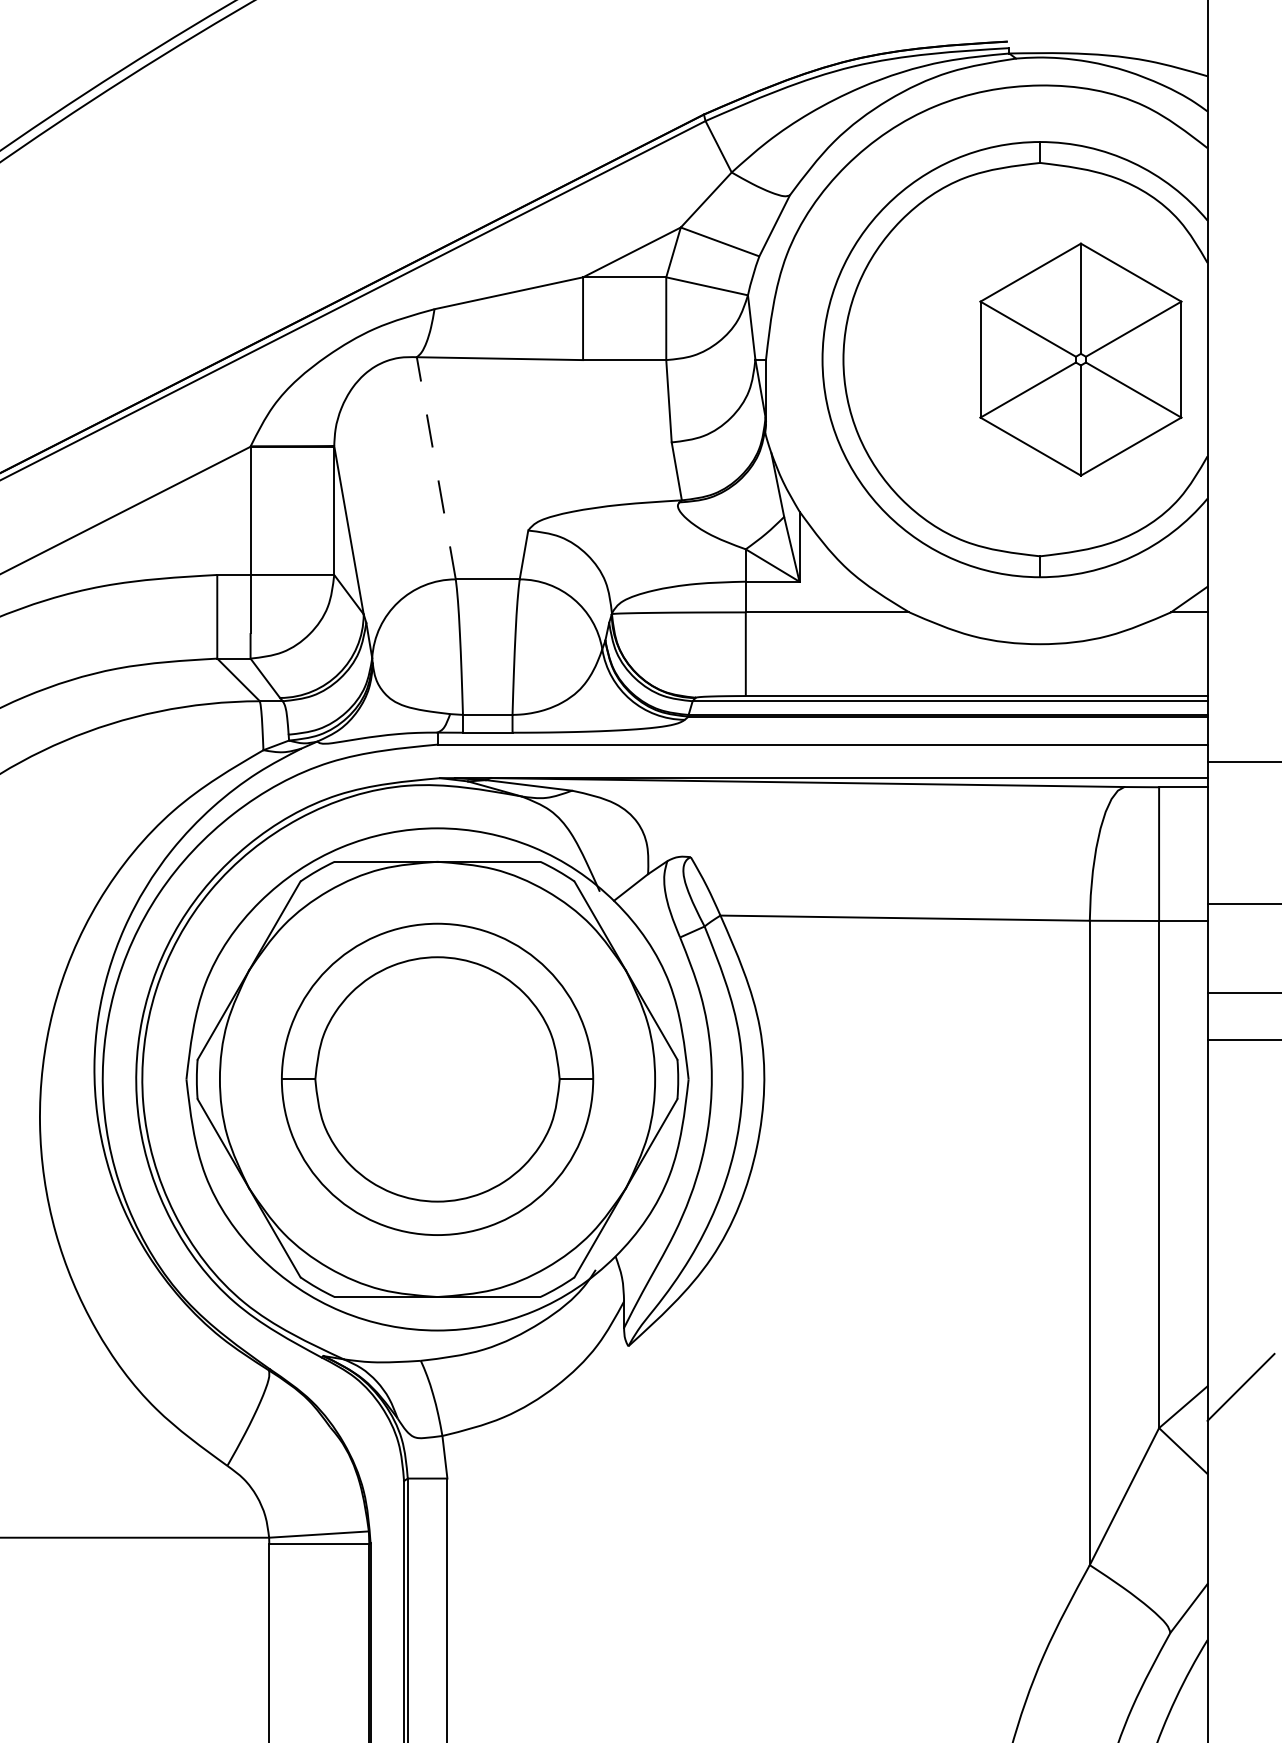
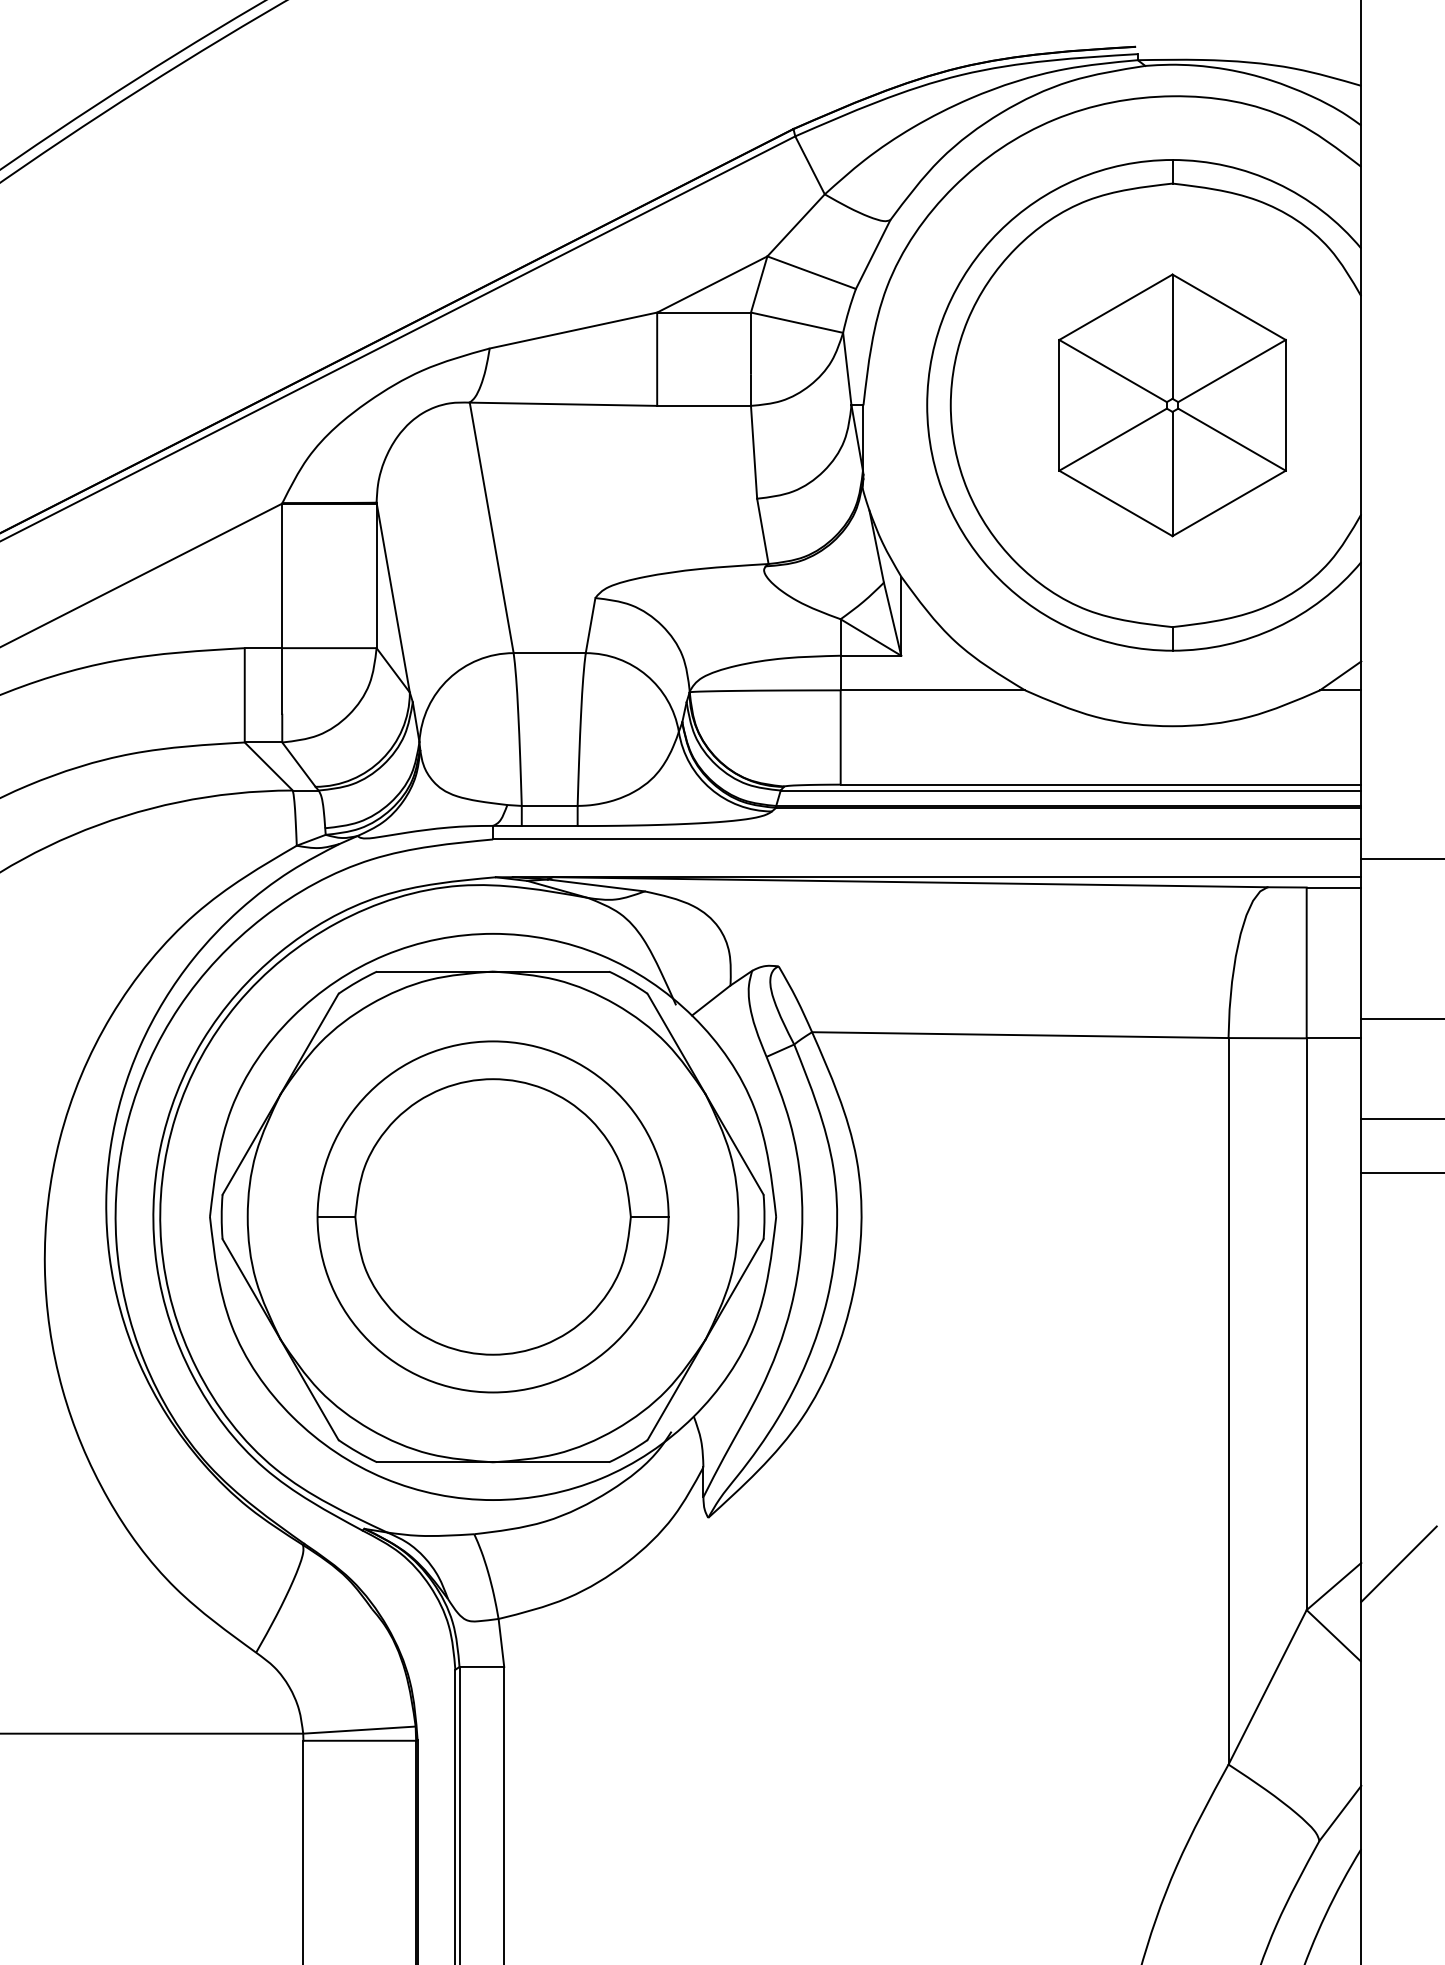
part: (1080, 359) -> (1172, 405), moved
line: (436, 467) -> (491, 527), dashed -> solid

